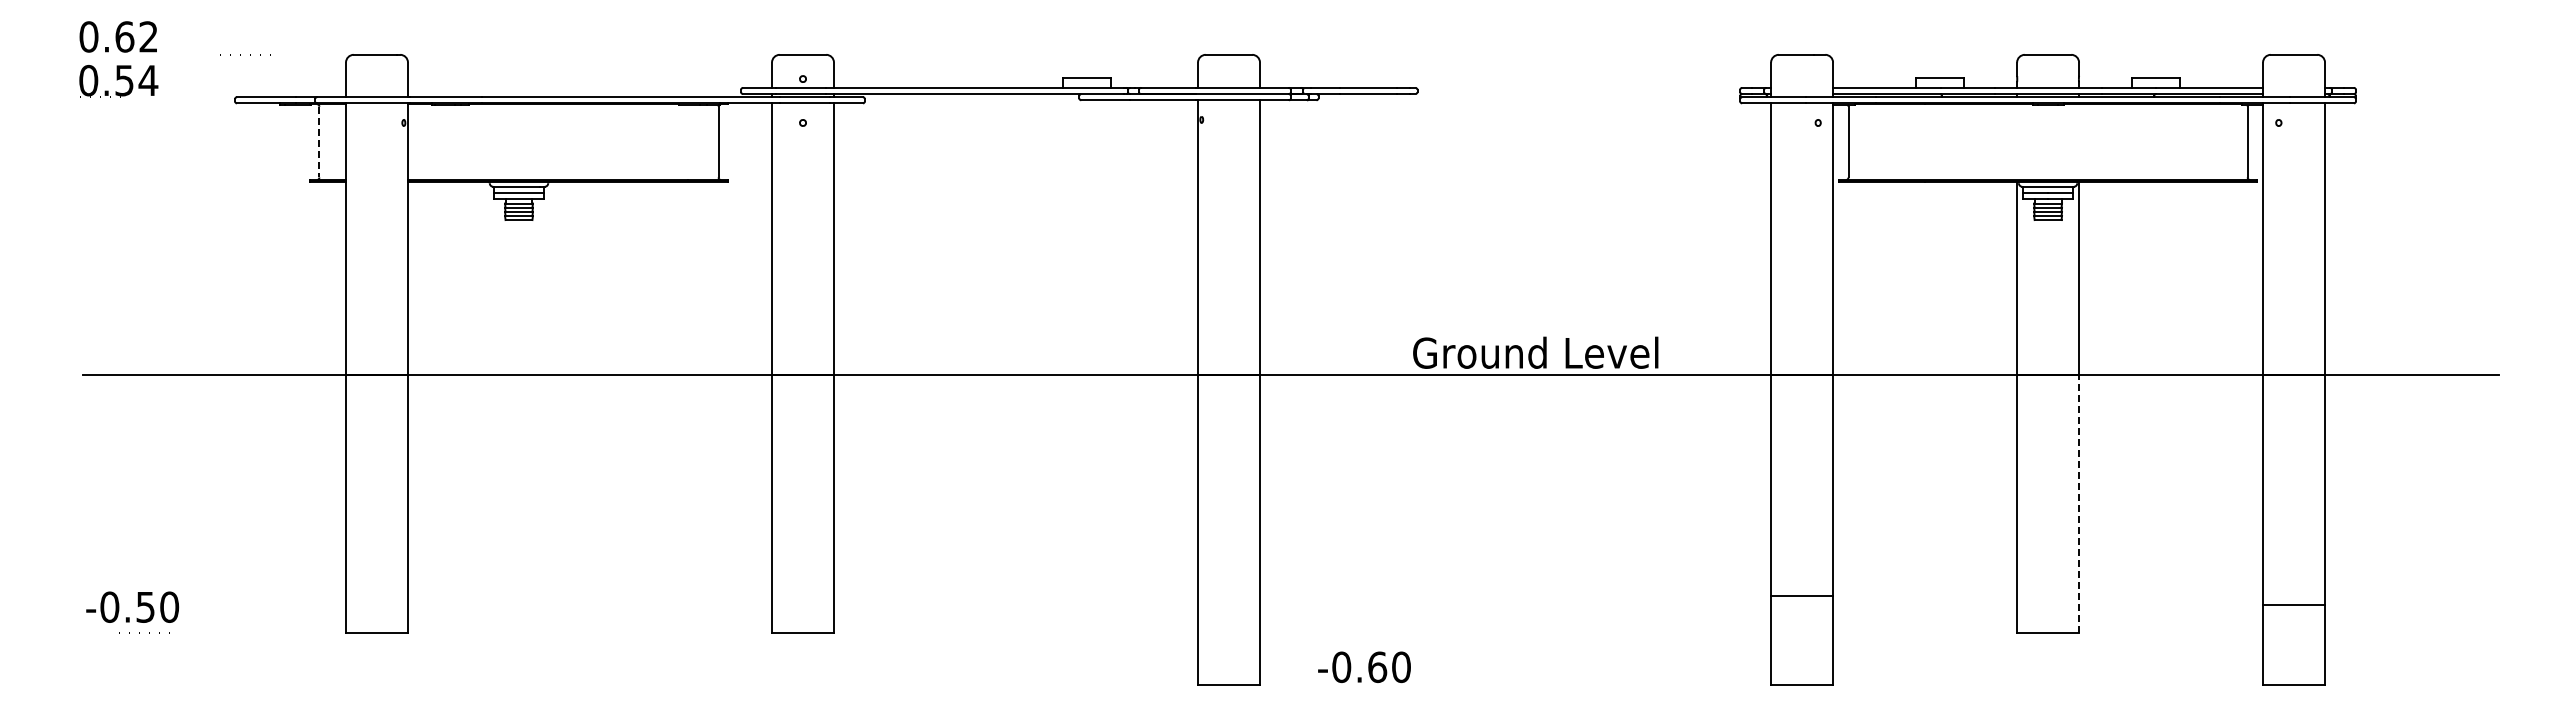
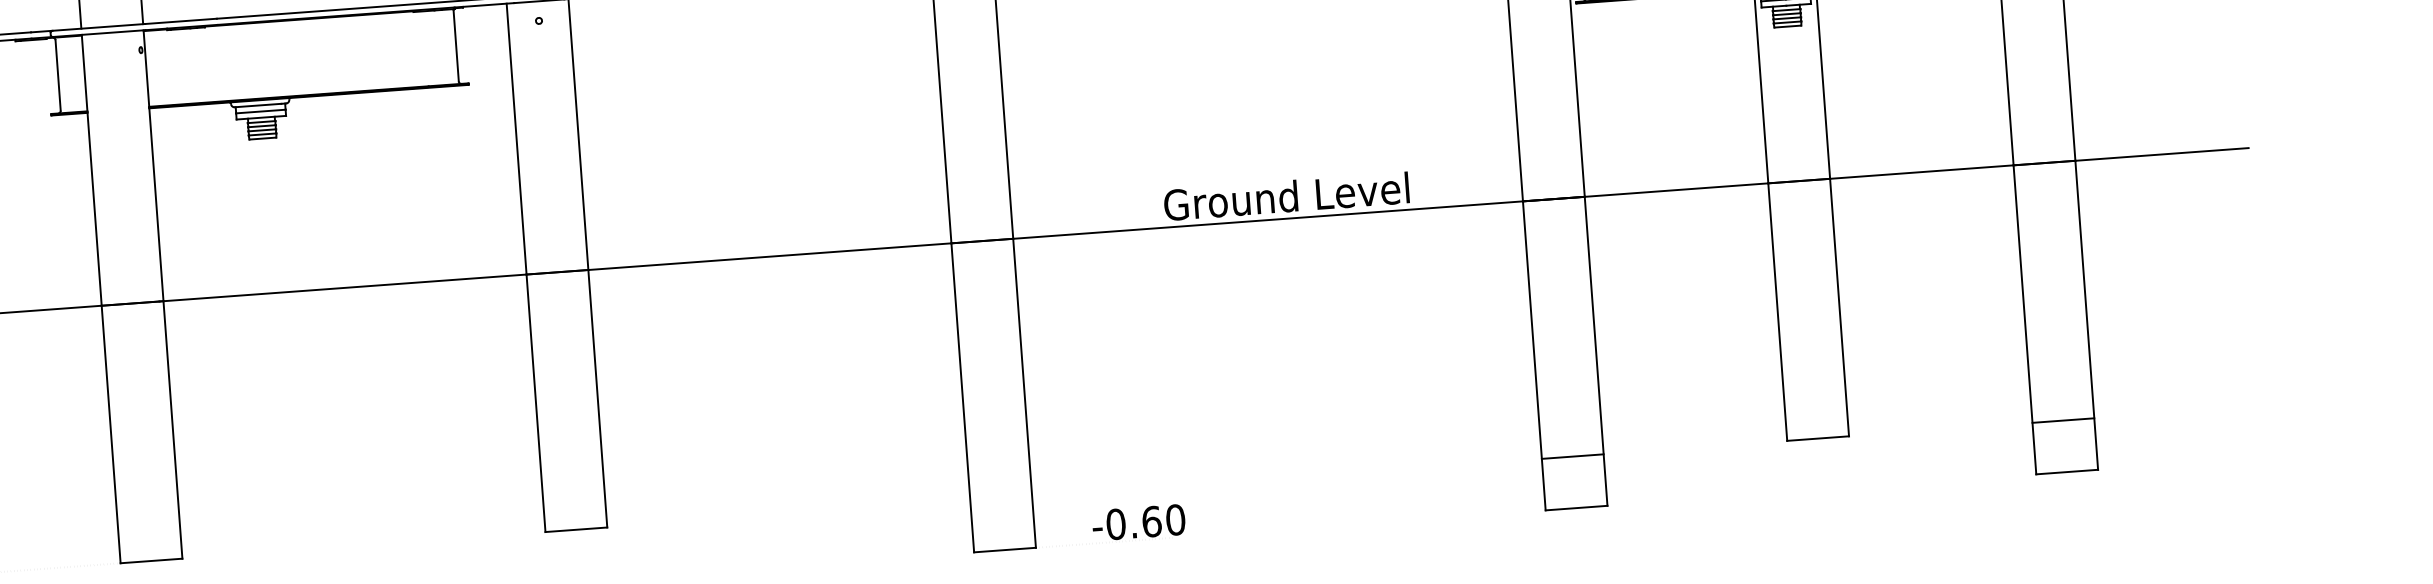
line: (319, 142) -> (58, 75), dashed -> solid
line: (2079, 503) -> (1839, 306), dashed -> solid
line: (1802, 596) -> (1573, 456), moved
line: (2294, 605) -> (2063, 420), moved

